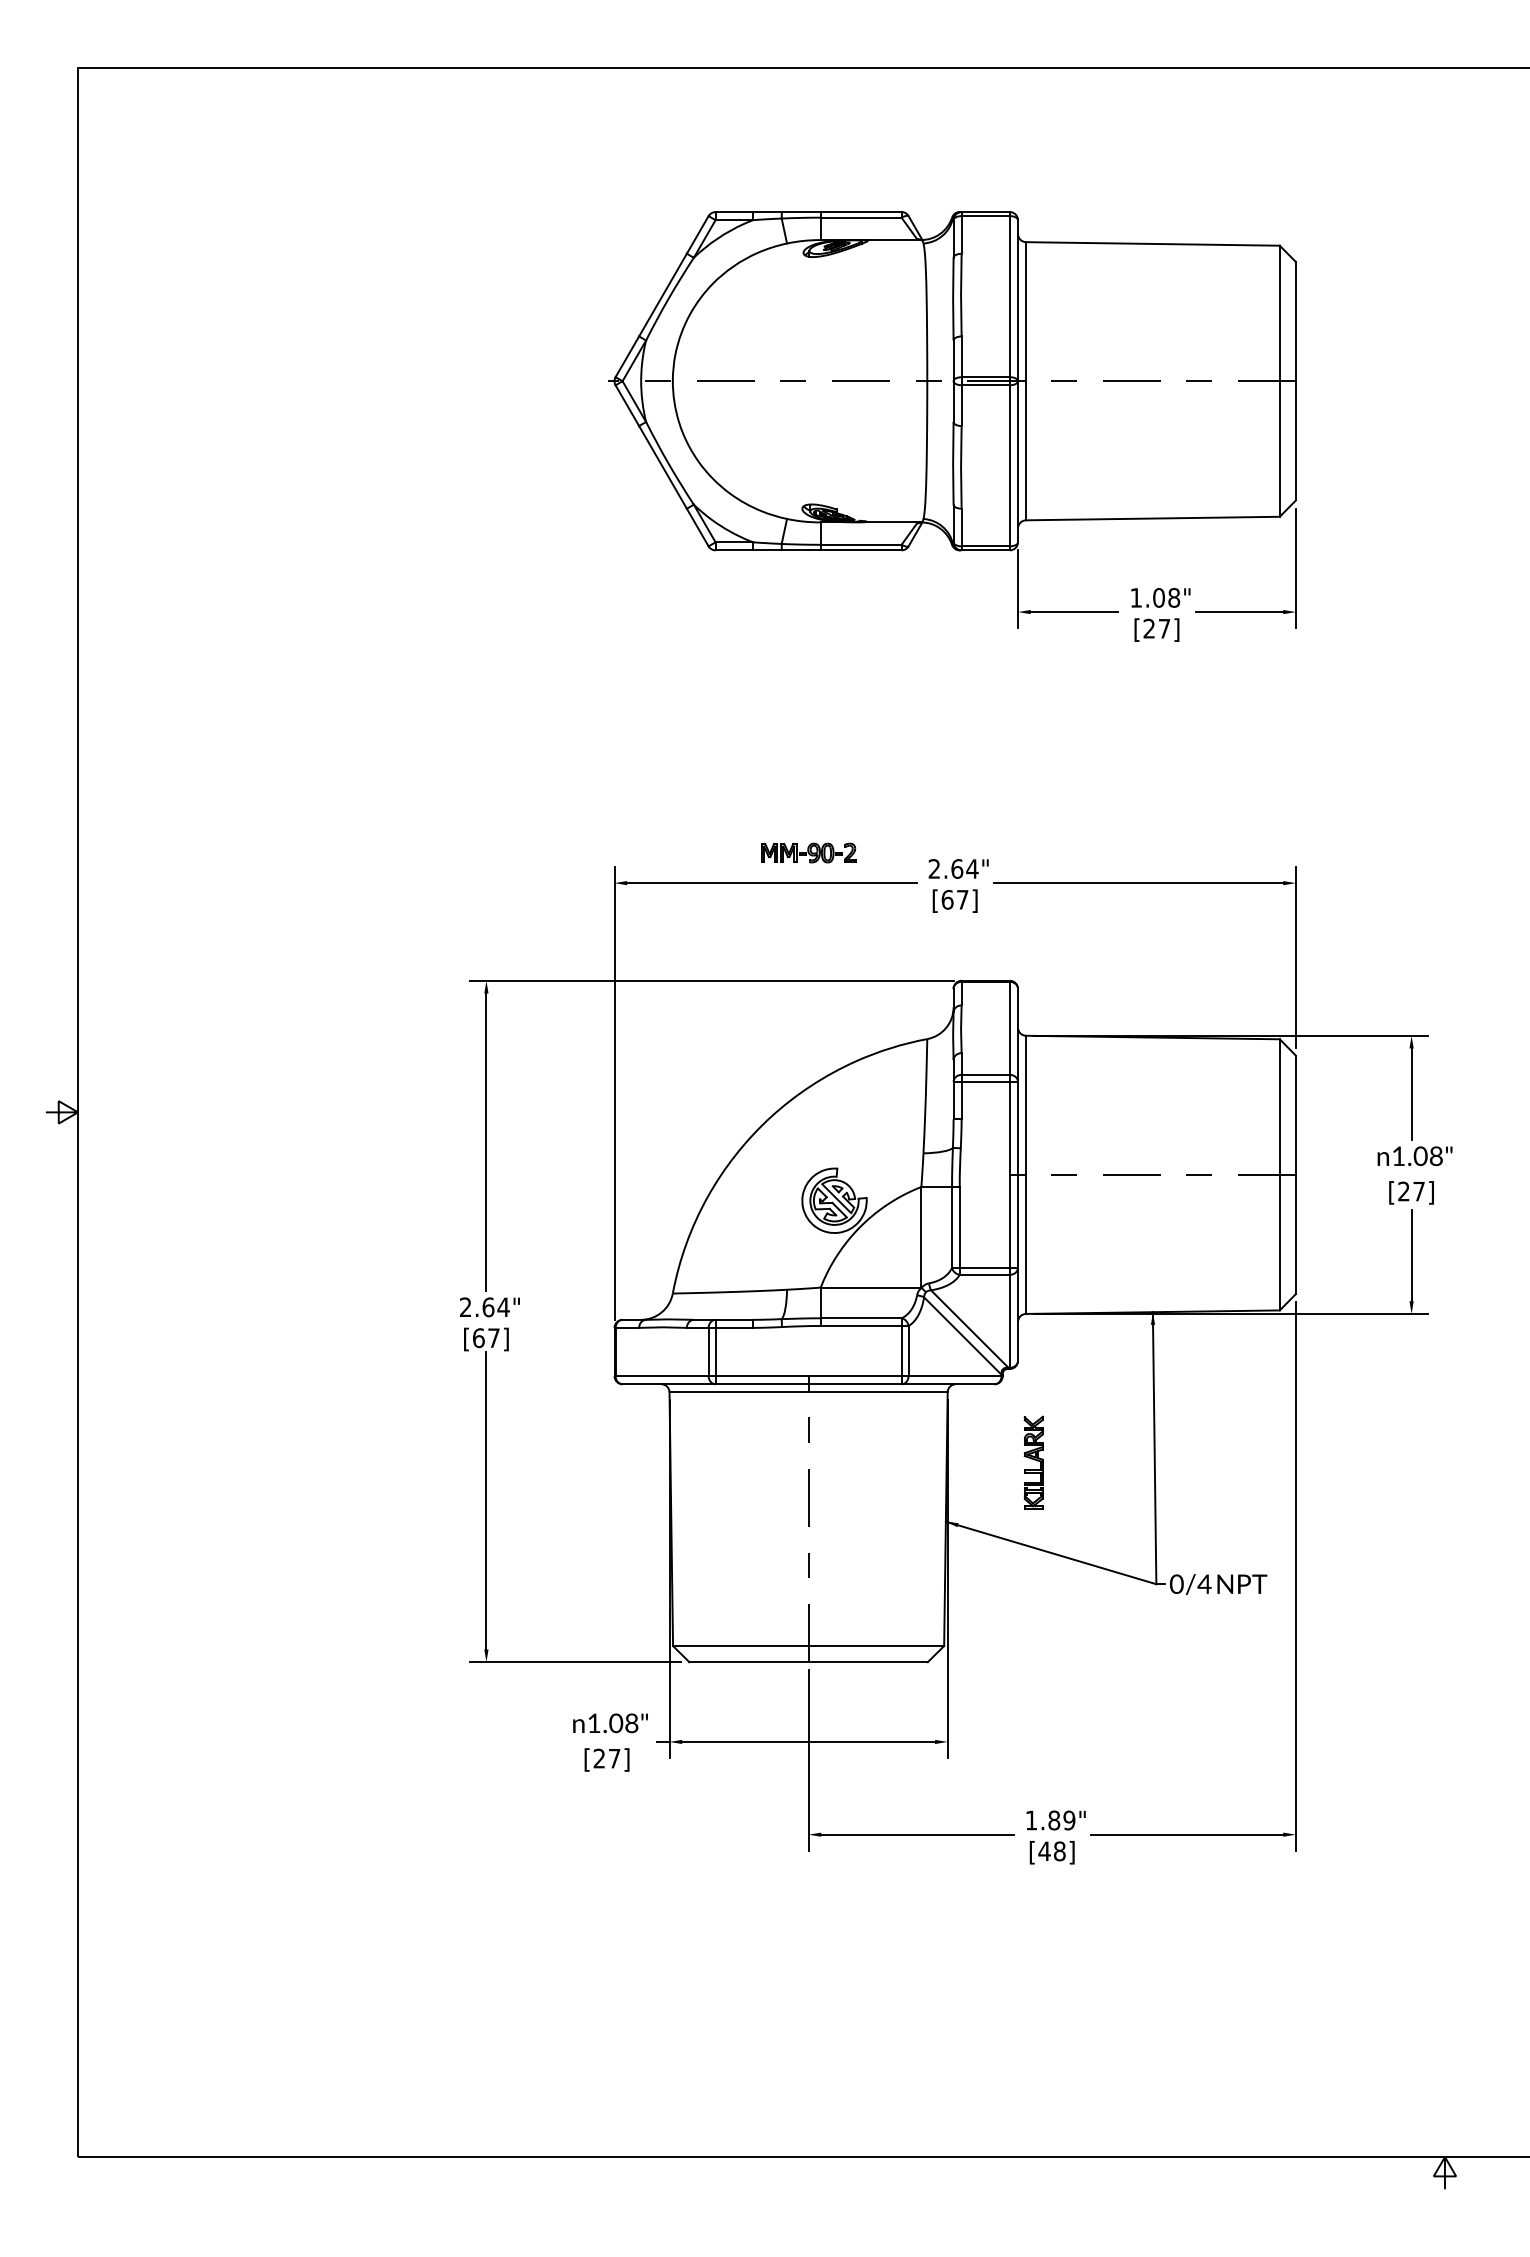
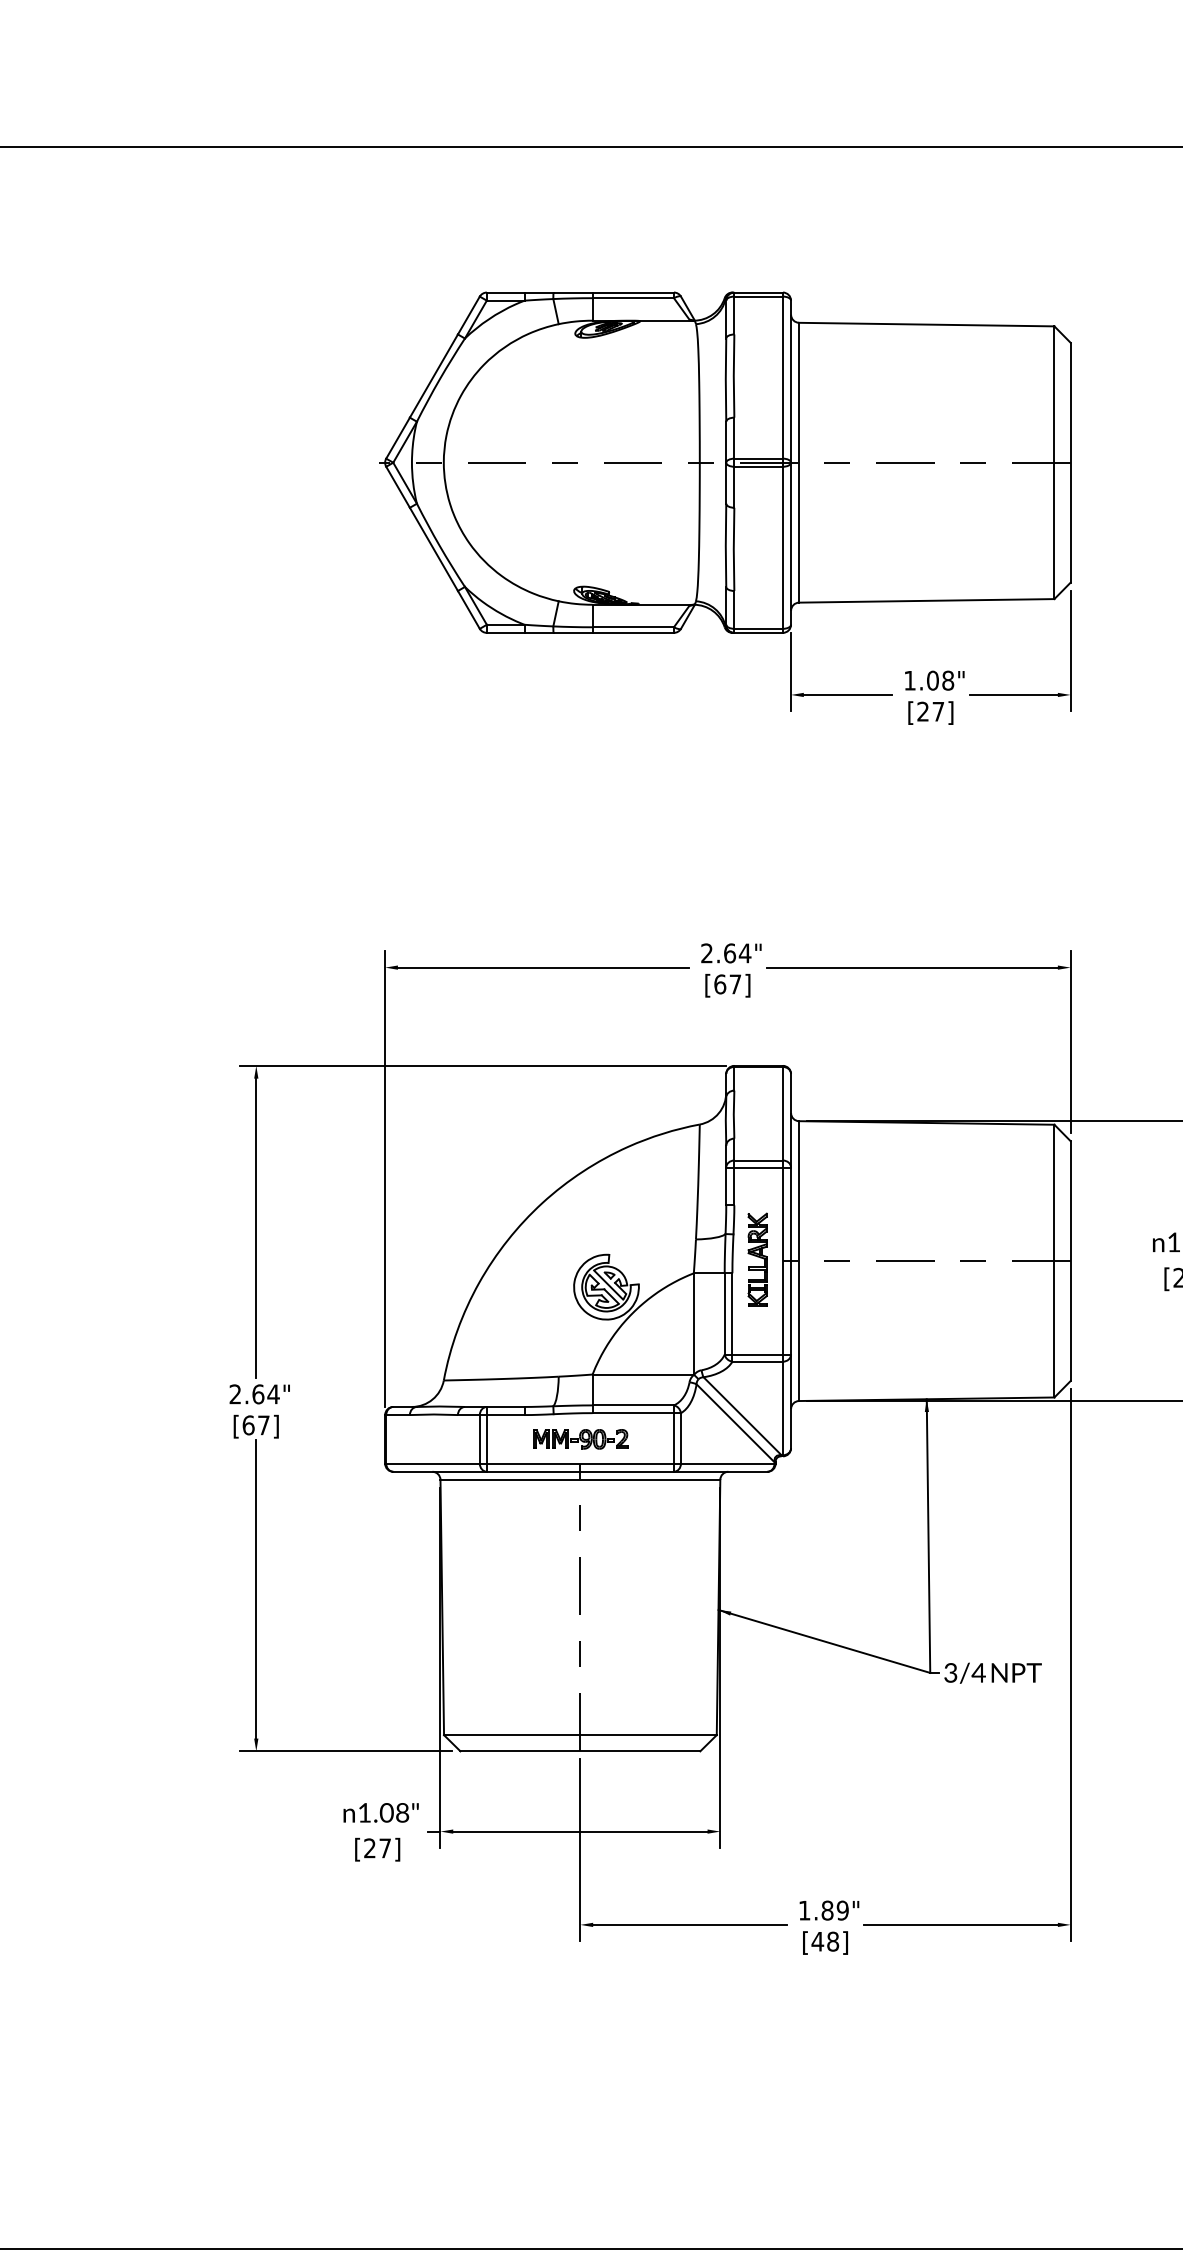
part: (808, 852) -> (580, 1438), moved
part: (1033, 1462) -> (757, 1259), moved
text: (1176, 1583) -> (950, 1672), 0/4 -> 3/4

